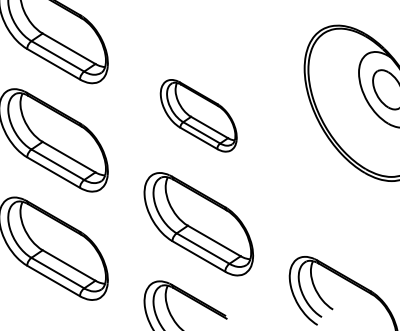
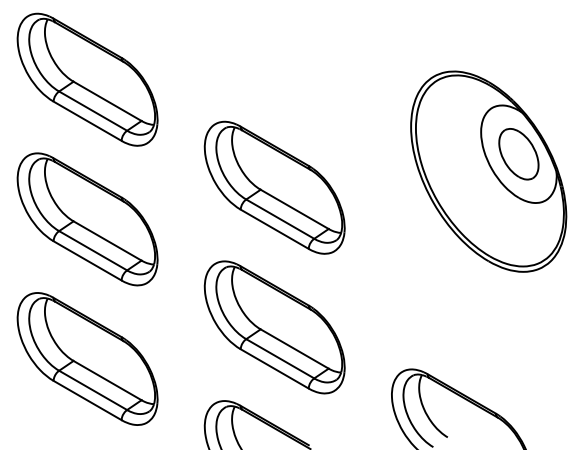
part: (198, 115) -> (274, 187), size x1.43

